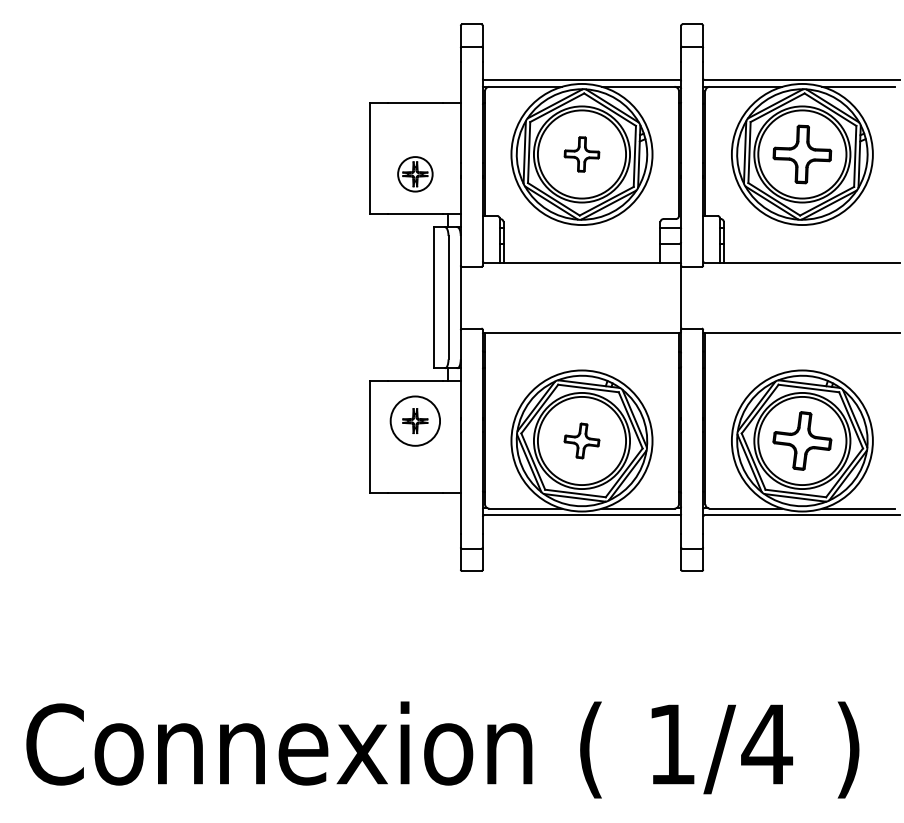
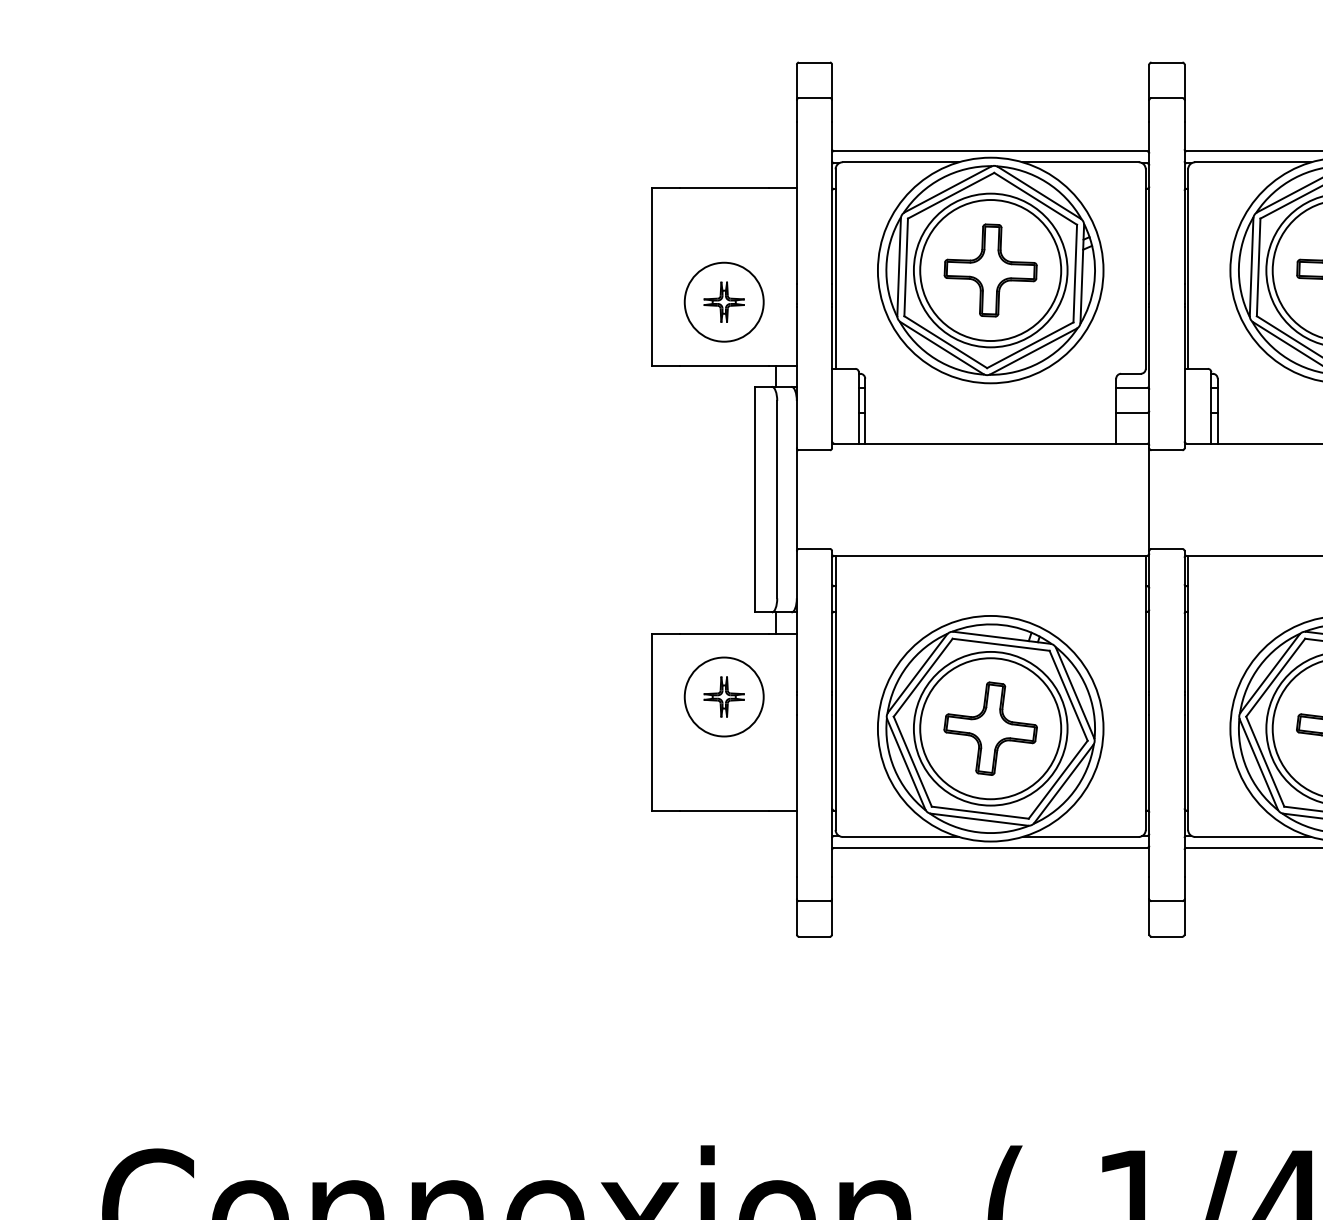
part: (581, 154) -> (989, 270), size x1.67
circle: (415, 174) -> (724, 302), size x1.43
part: (581, 440) -> (989, 727), size x1.67

